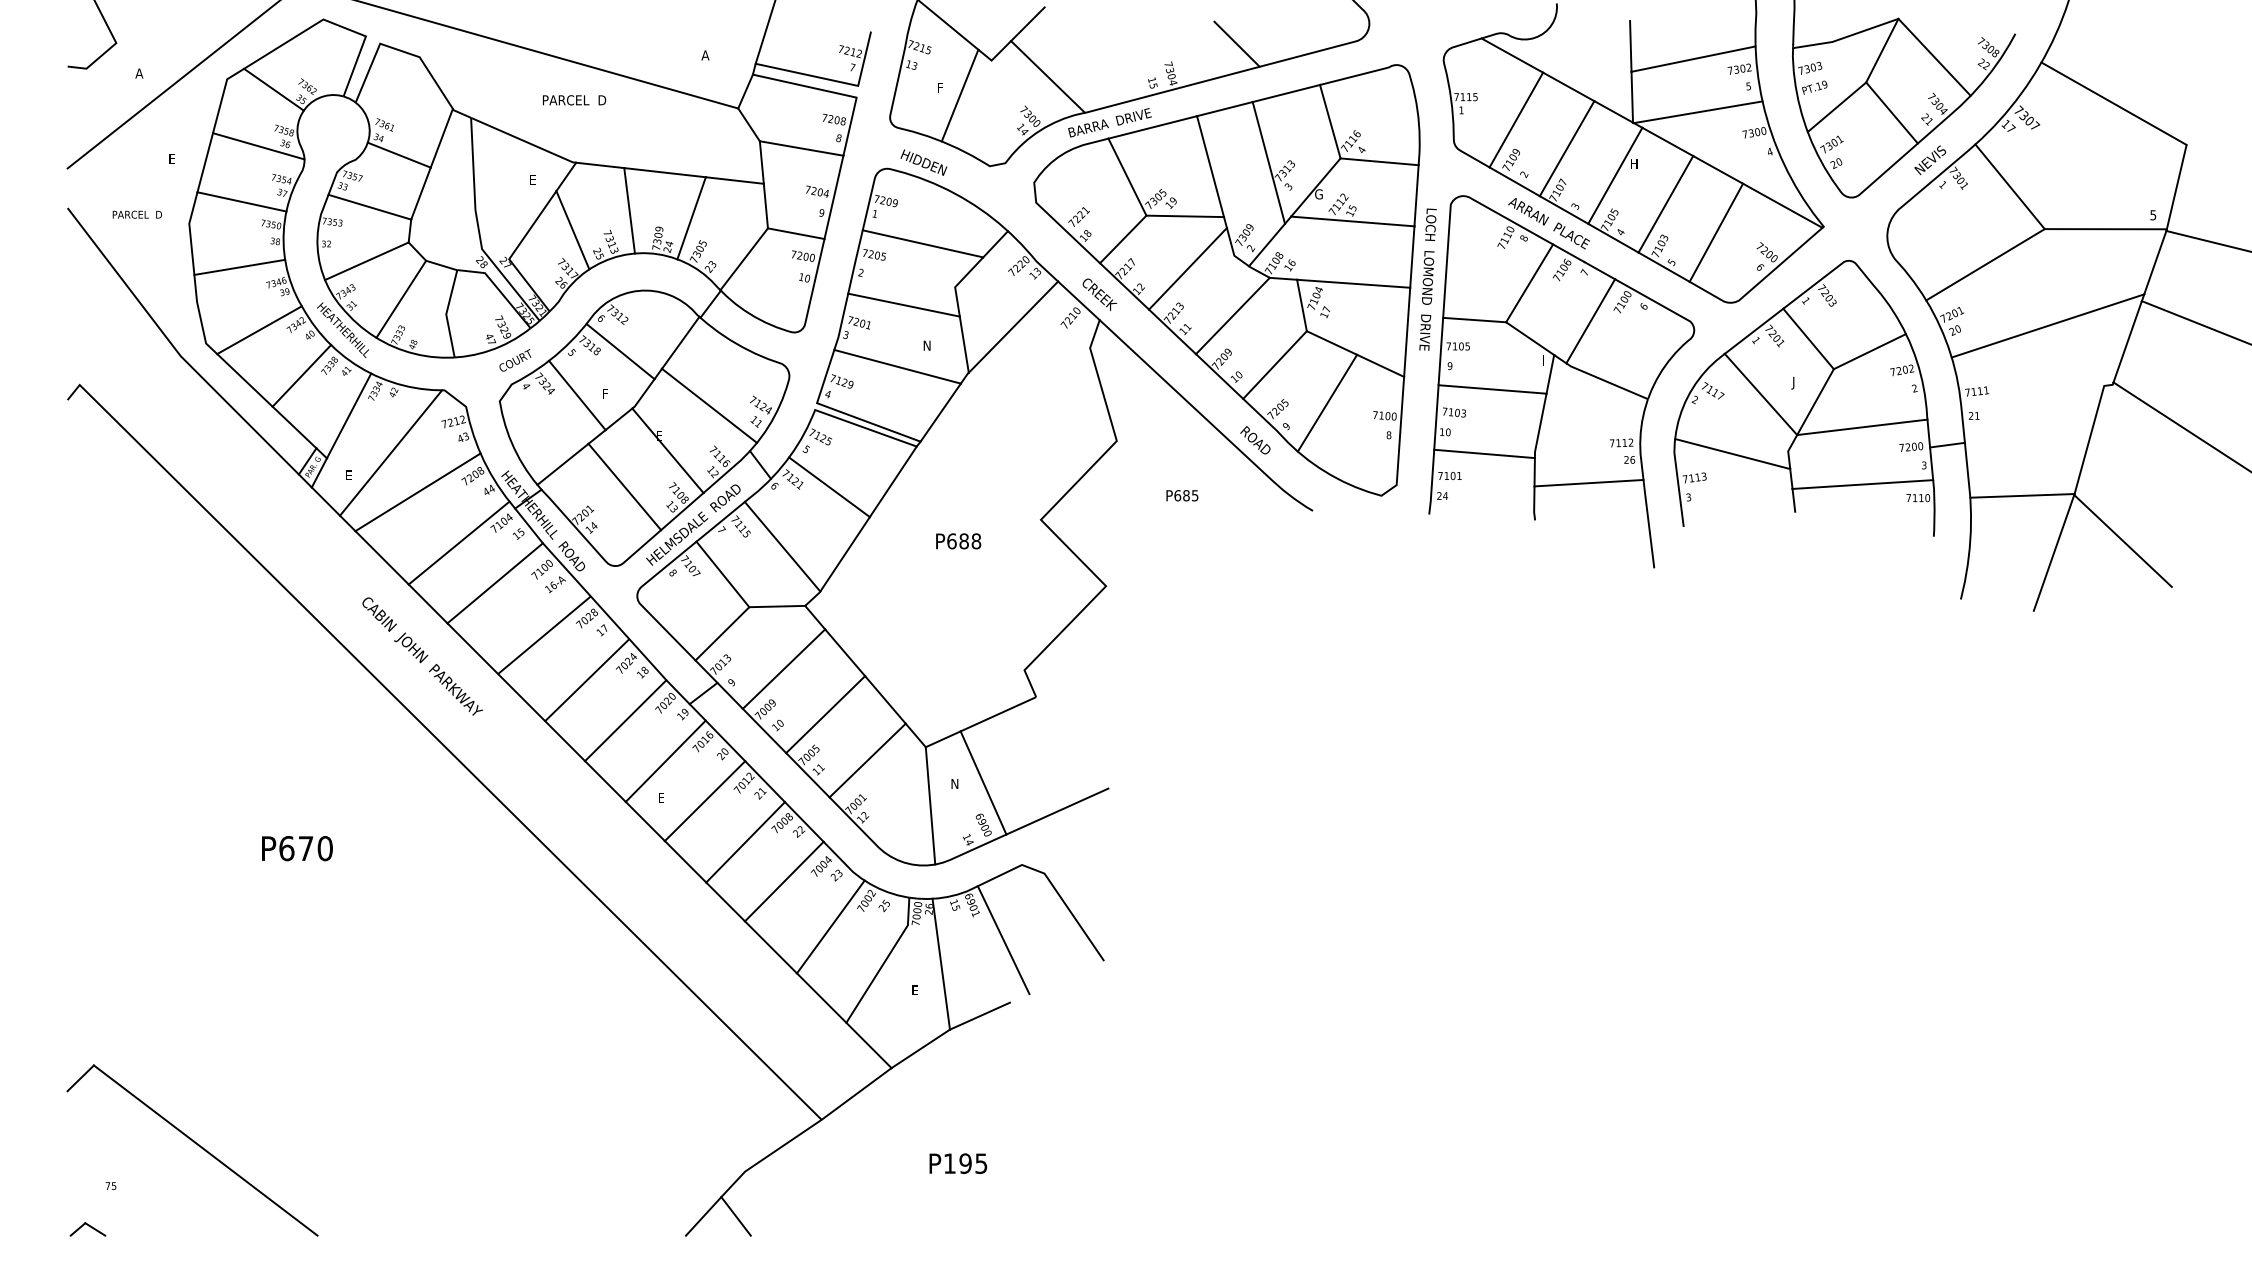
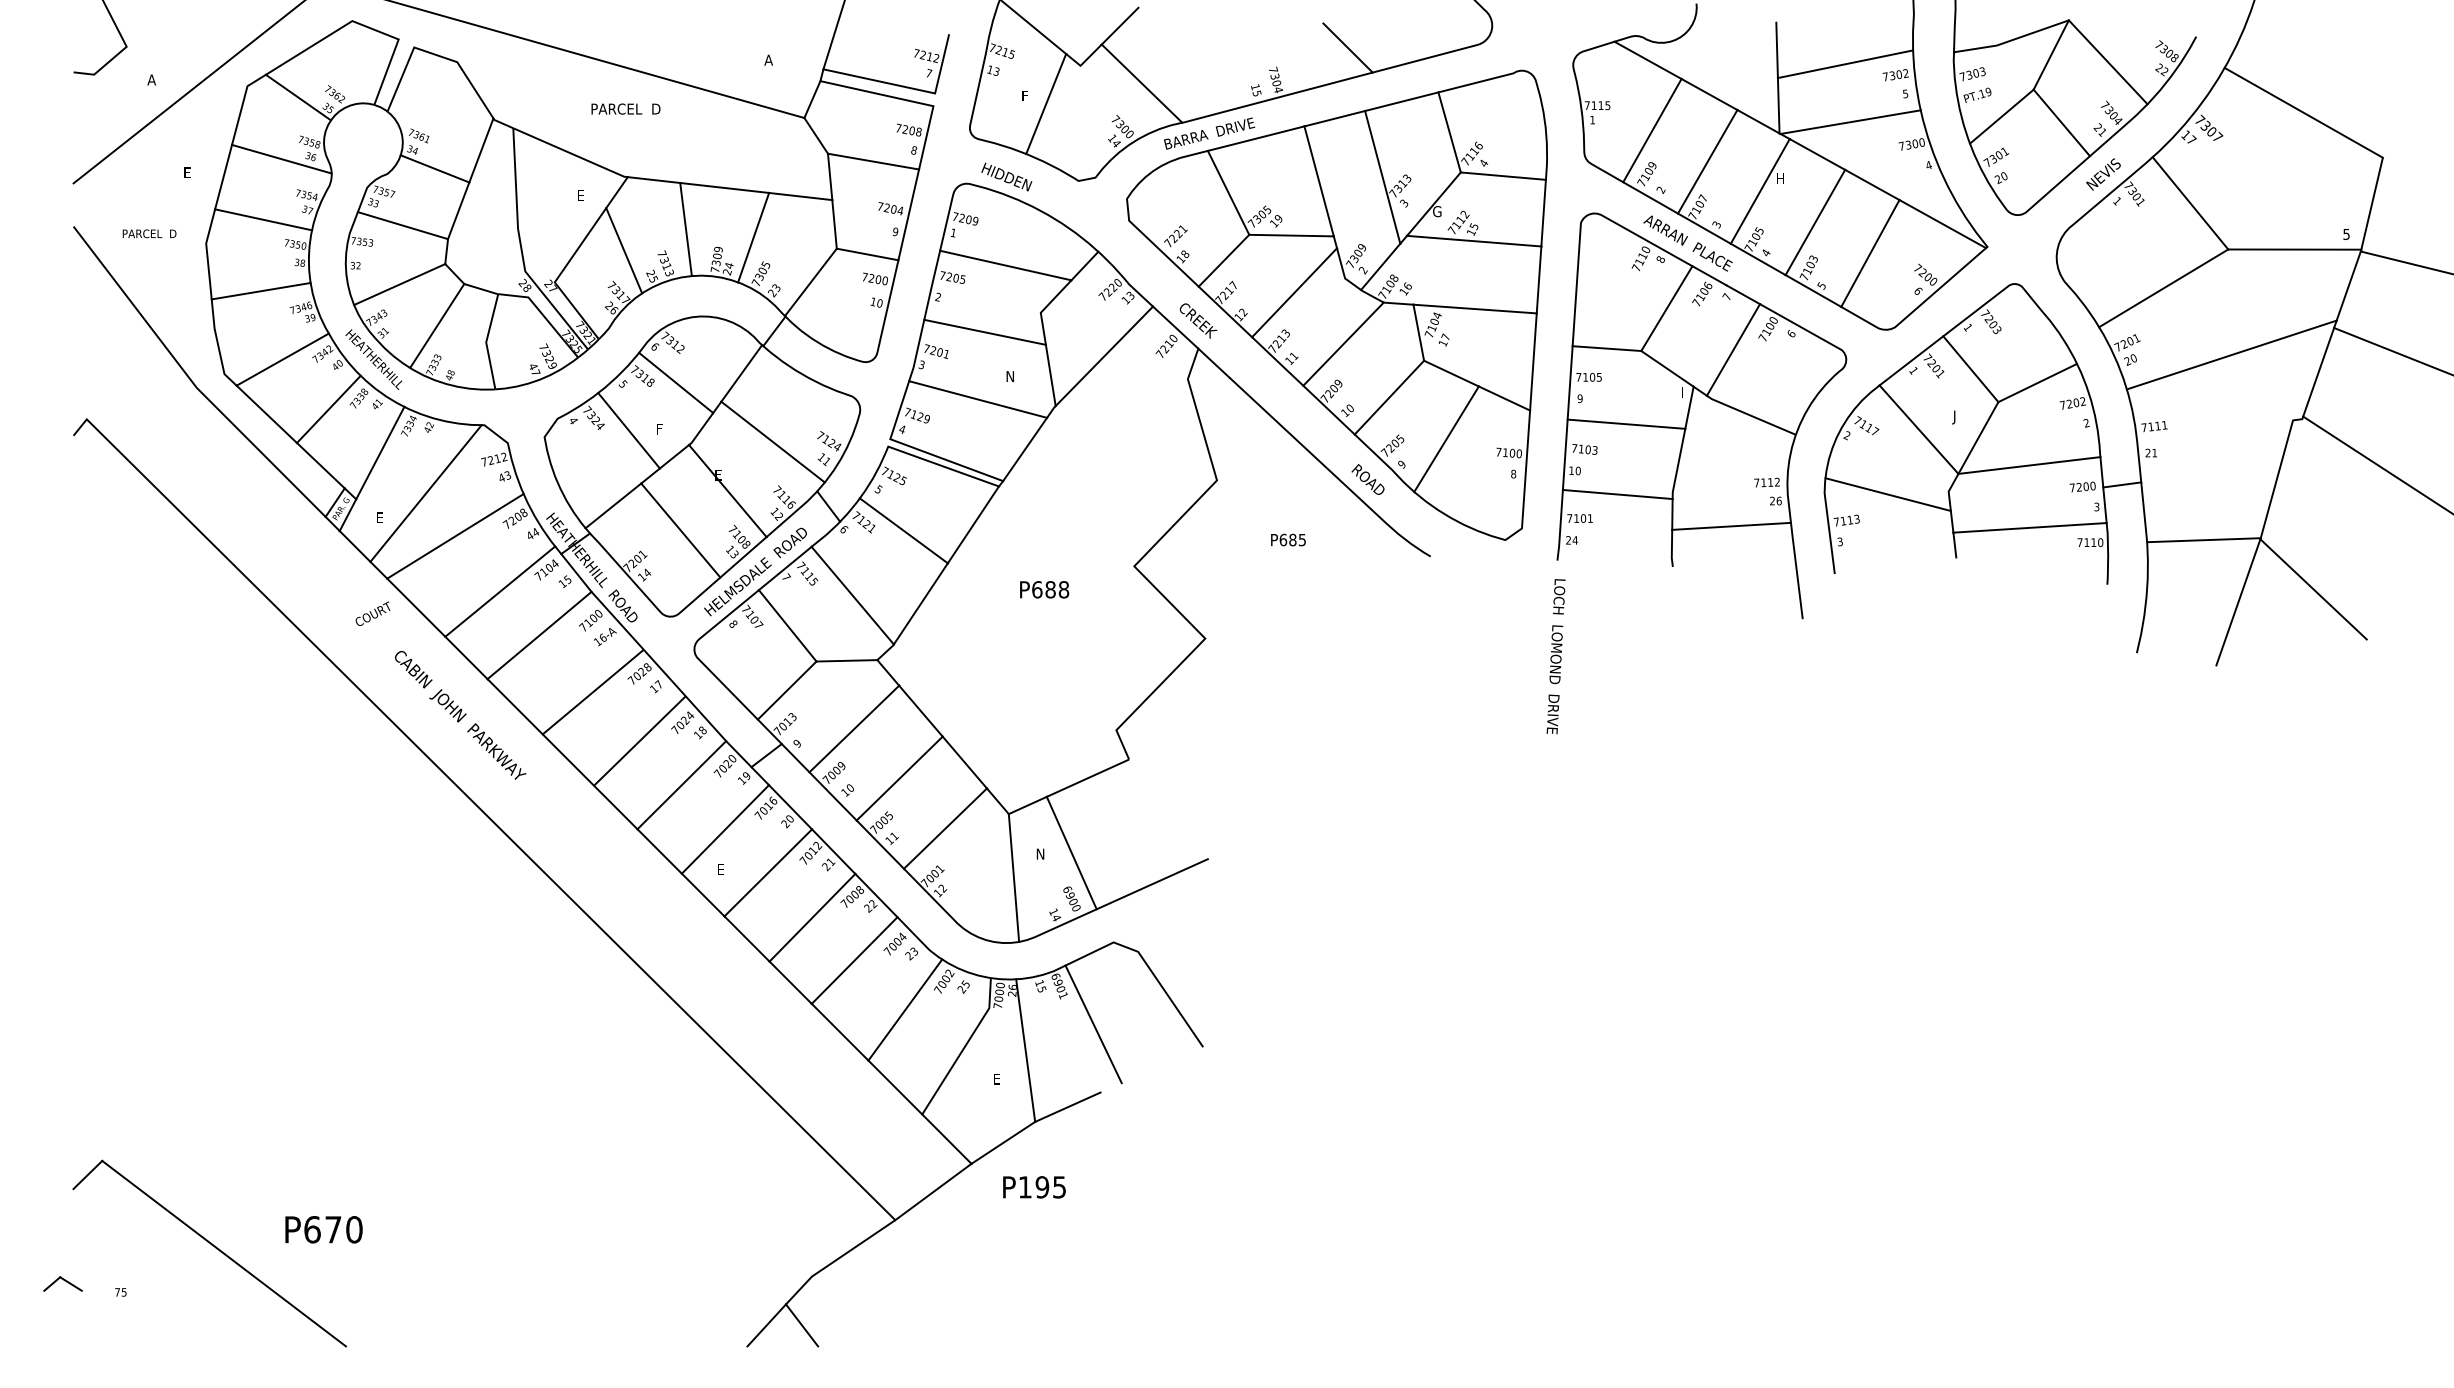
text: (1427, 279) -> (1555, 656), moved
text: (515, 360) -> (373, 613), moved
text: (297, 848) -> (324, 1229), moved
text: (958, 1163) -> (1034, 1187), moved
part: (87, 1229) -> (62, 1284), moved

